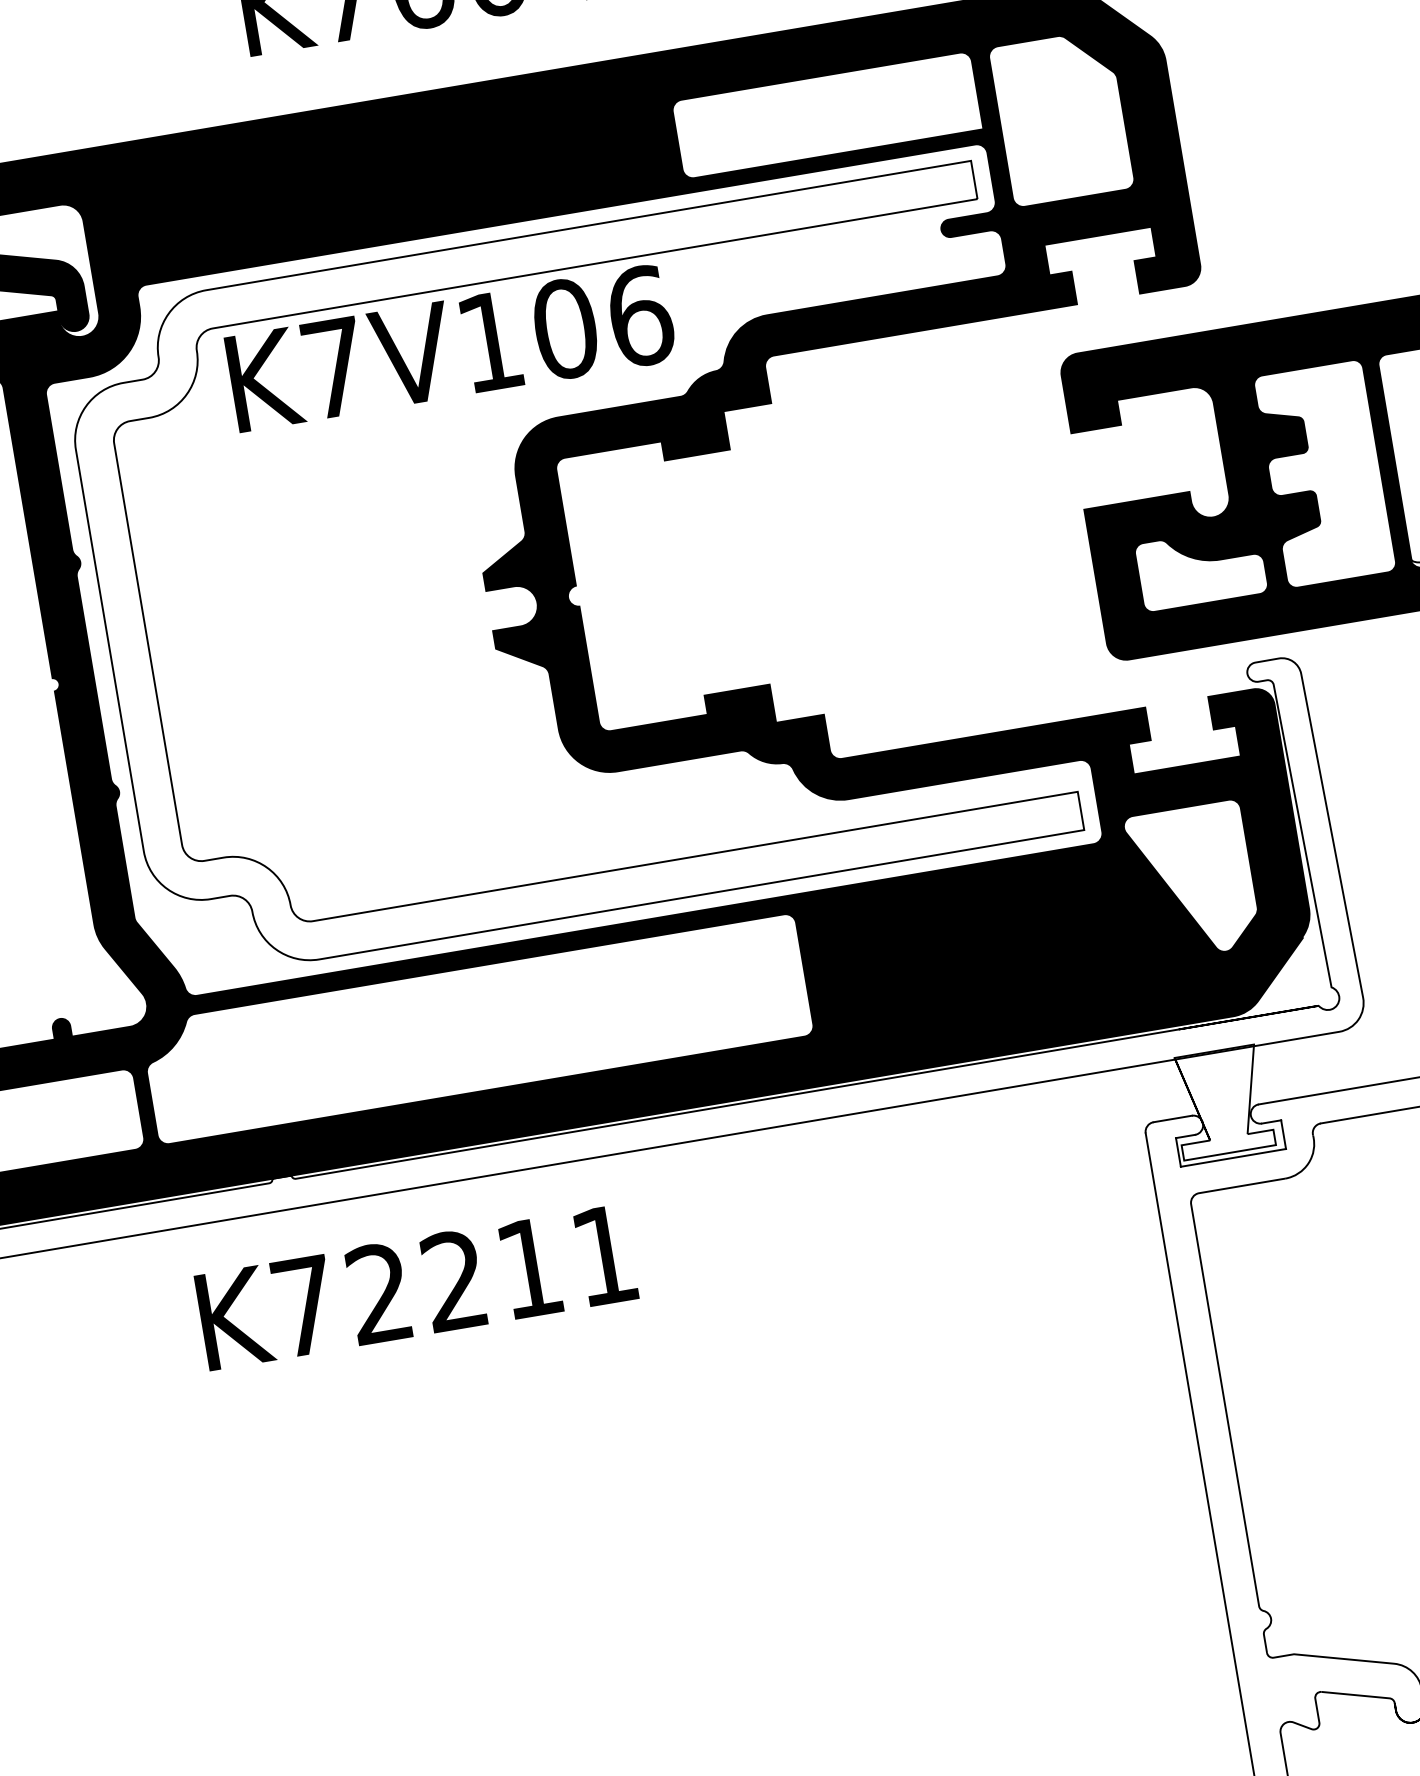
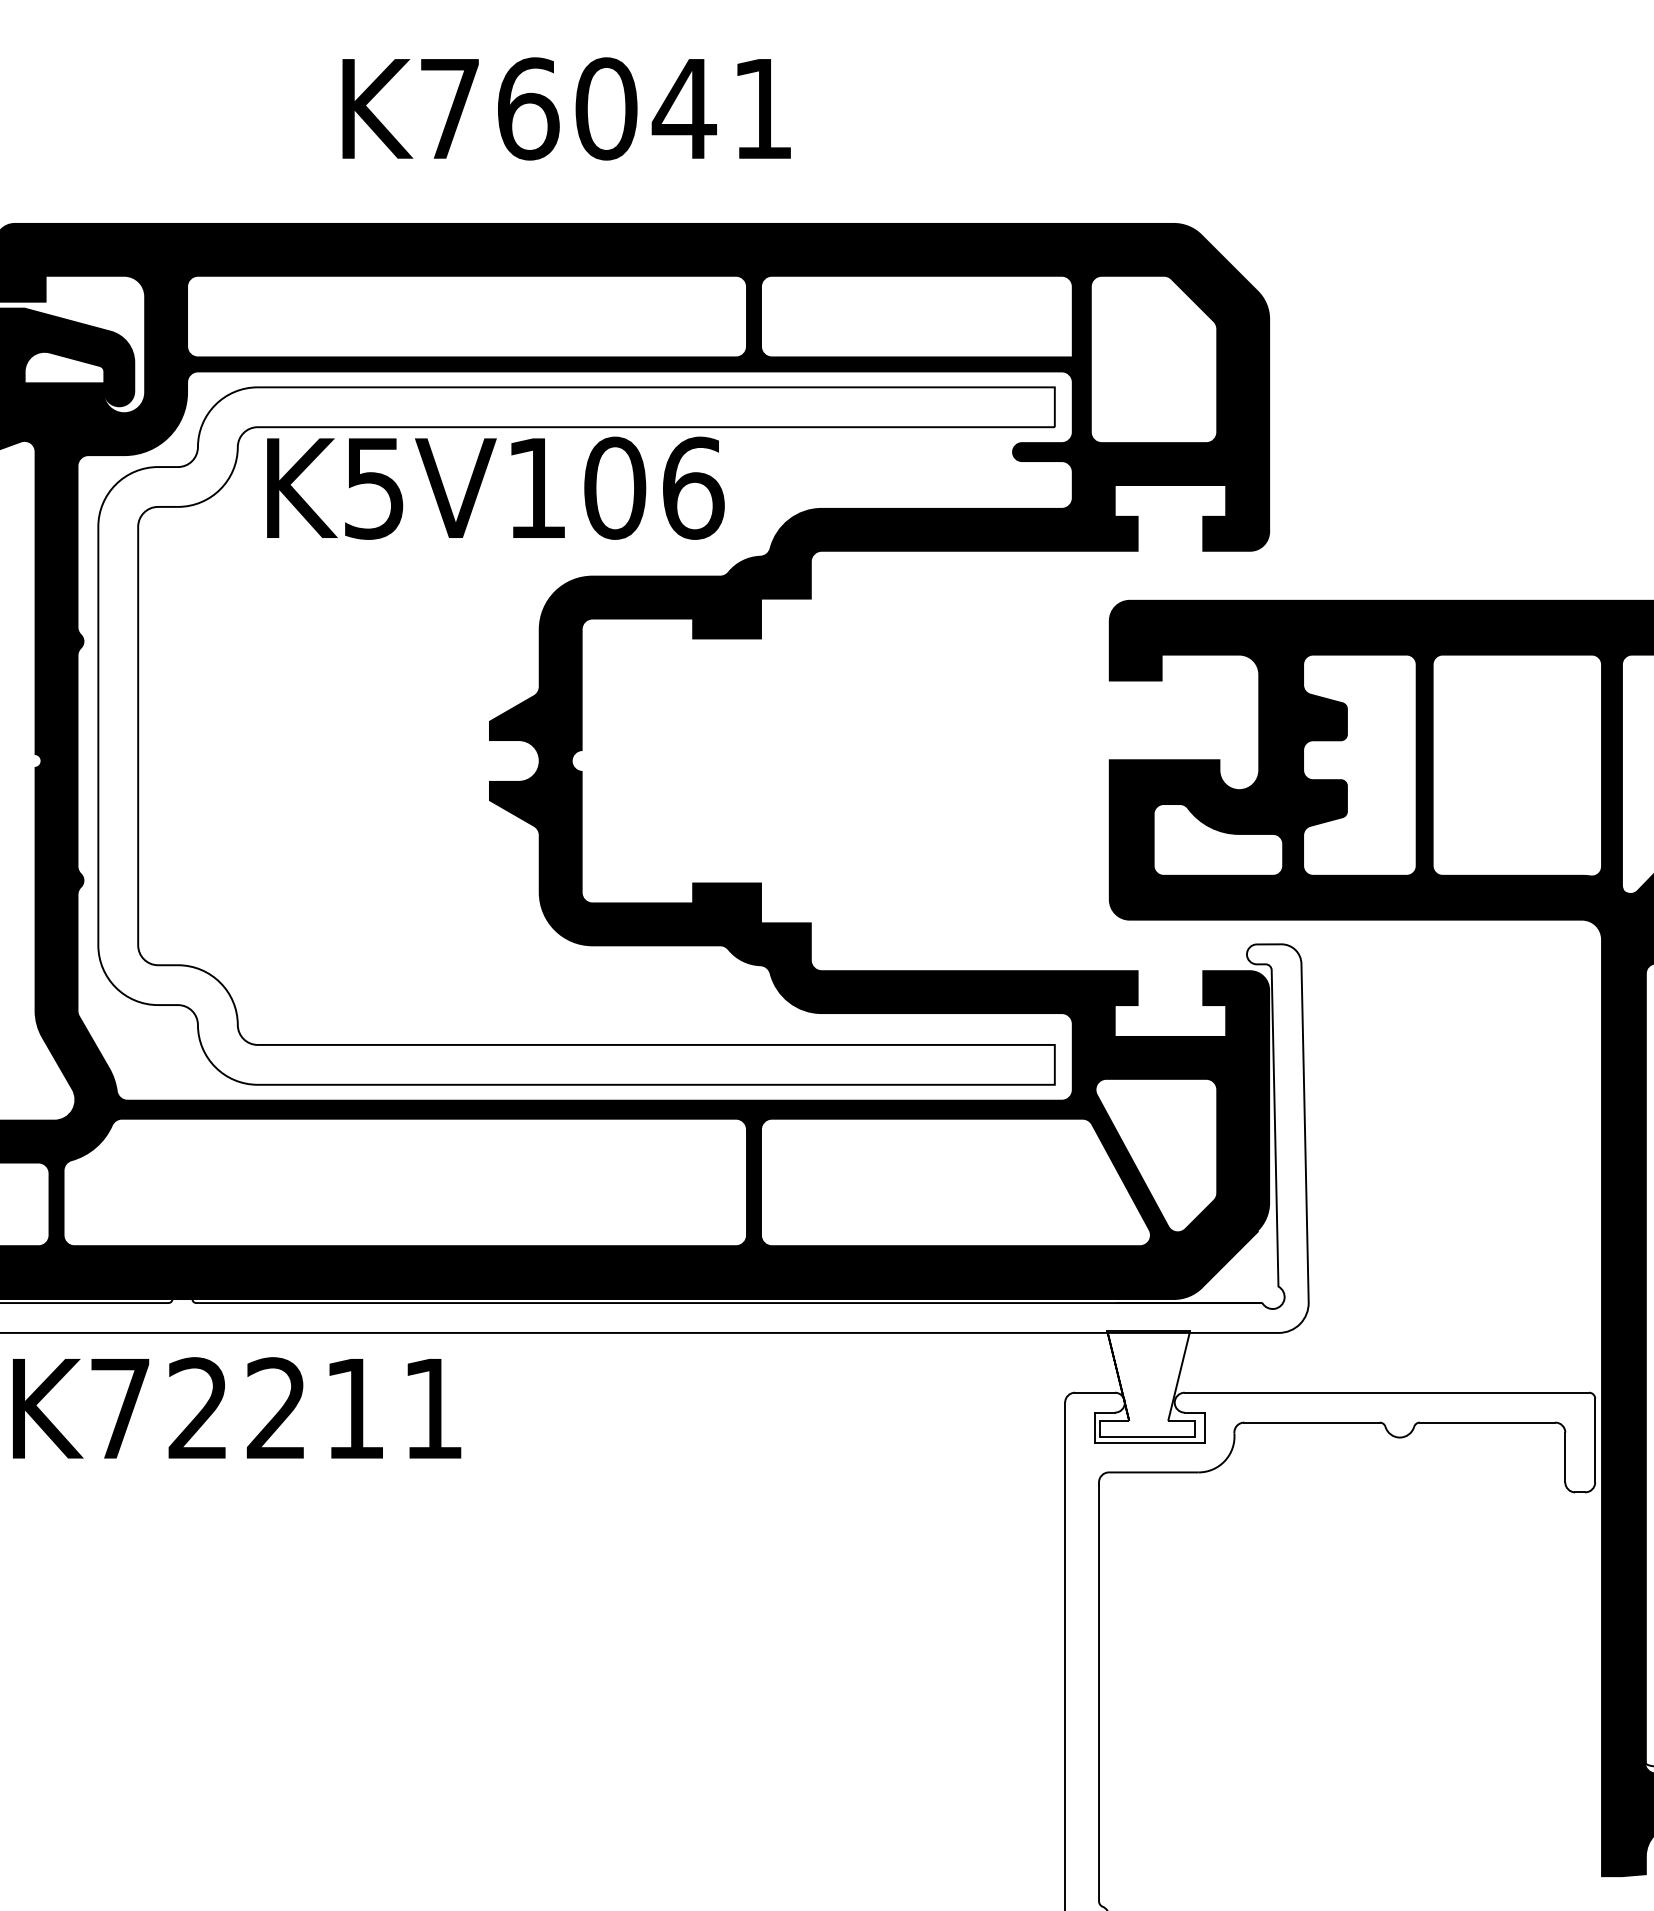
text: (334, 368) -> (374, 488), K7V106 -> K5V106
text: (416, 1286) -> (237, 1407), moved

